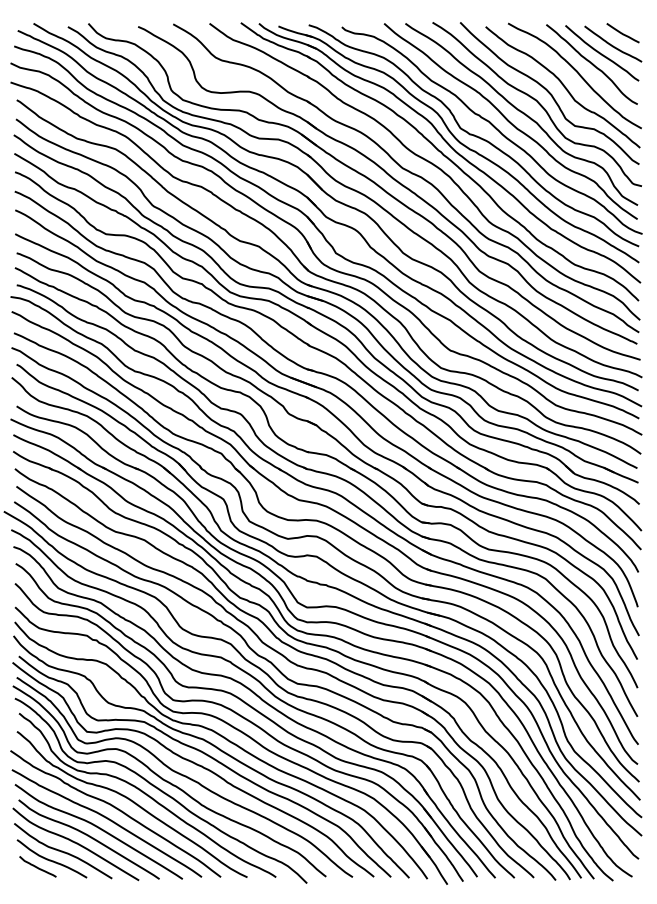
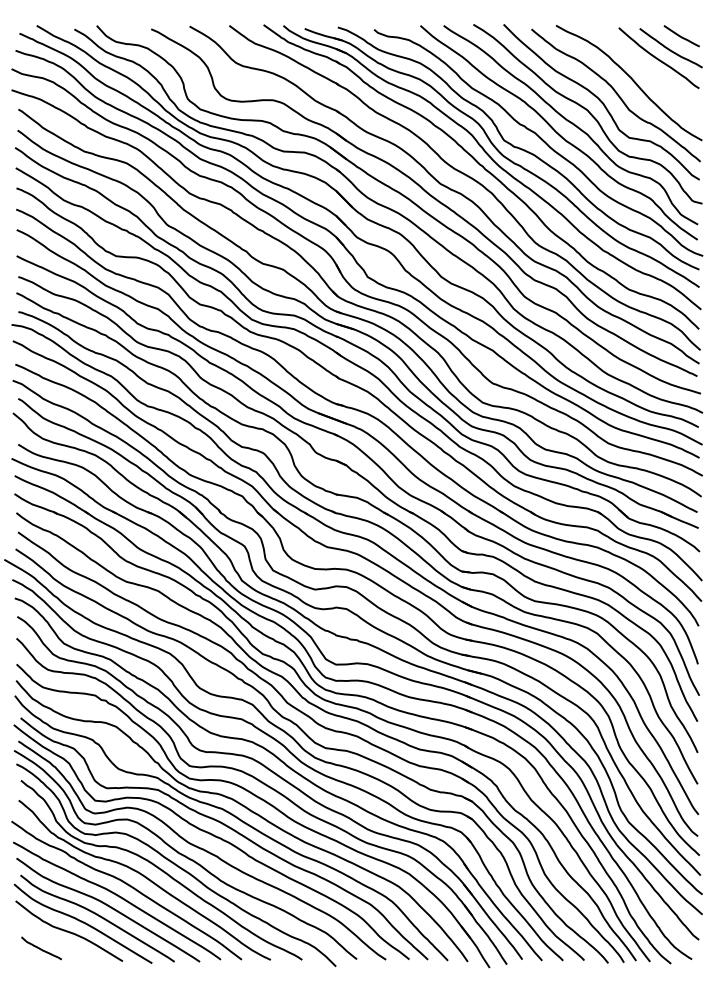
curve: (591, 64) -> (647, 70), removed
curve: (50, 859) -> (55, 940), removed

